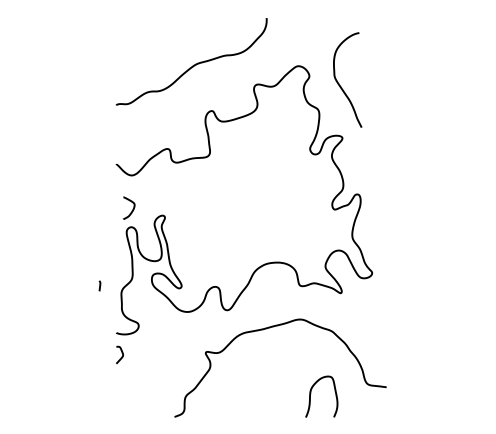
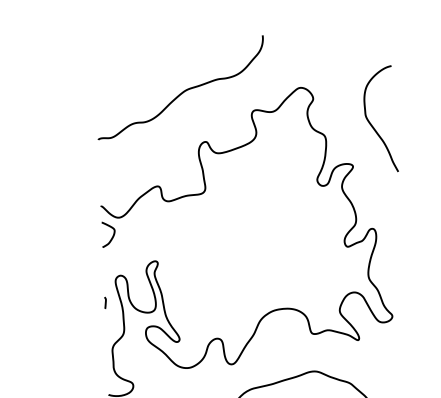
curve: (339, 83) -> (371, 123), moved
curve: (132, 209) -> (112, 235), moved
curve: (99, 285) -> (105, 302), moved

